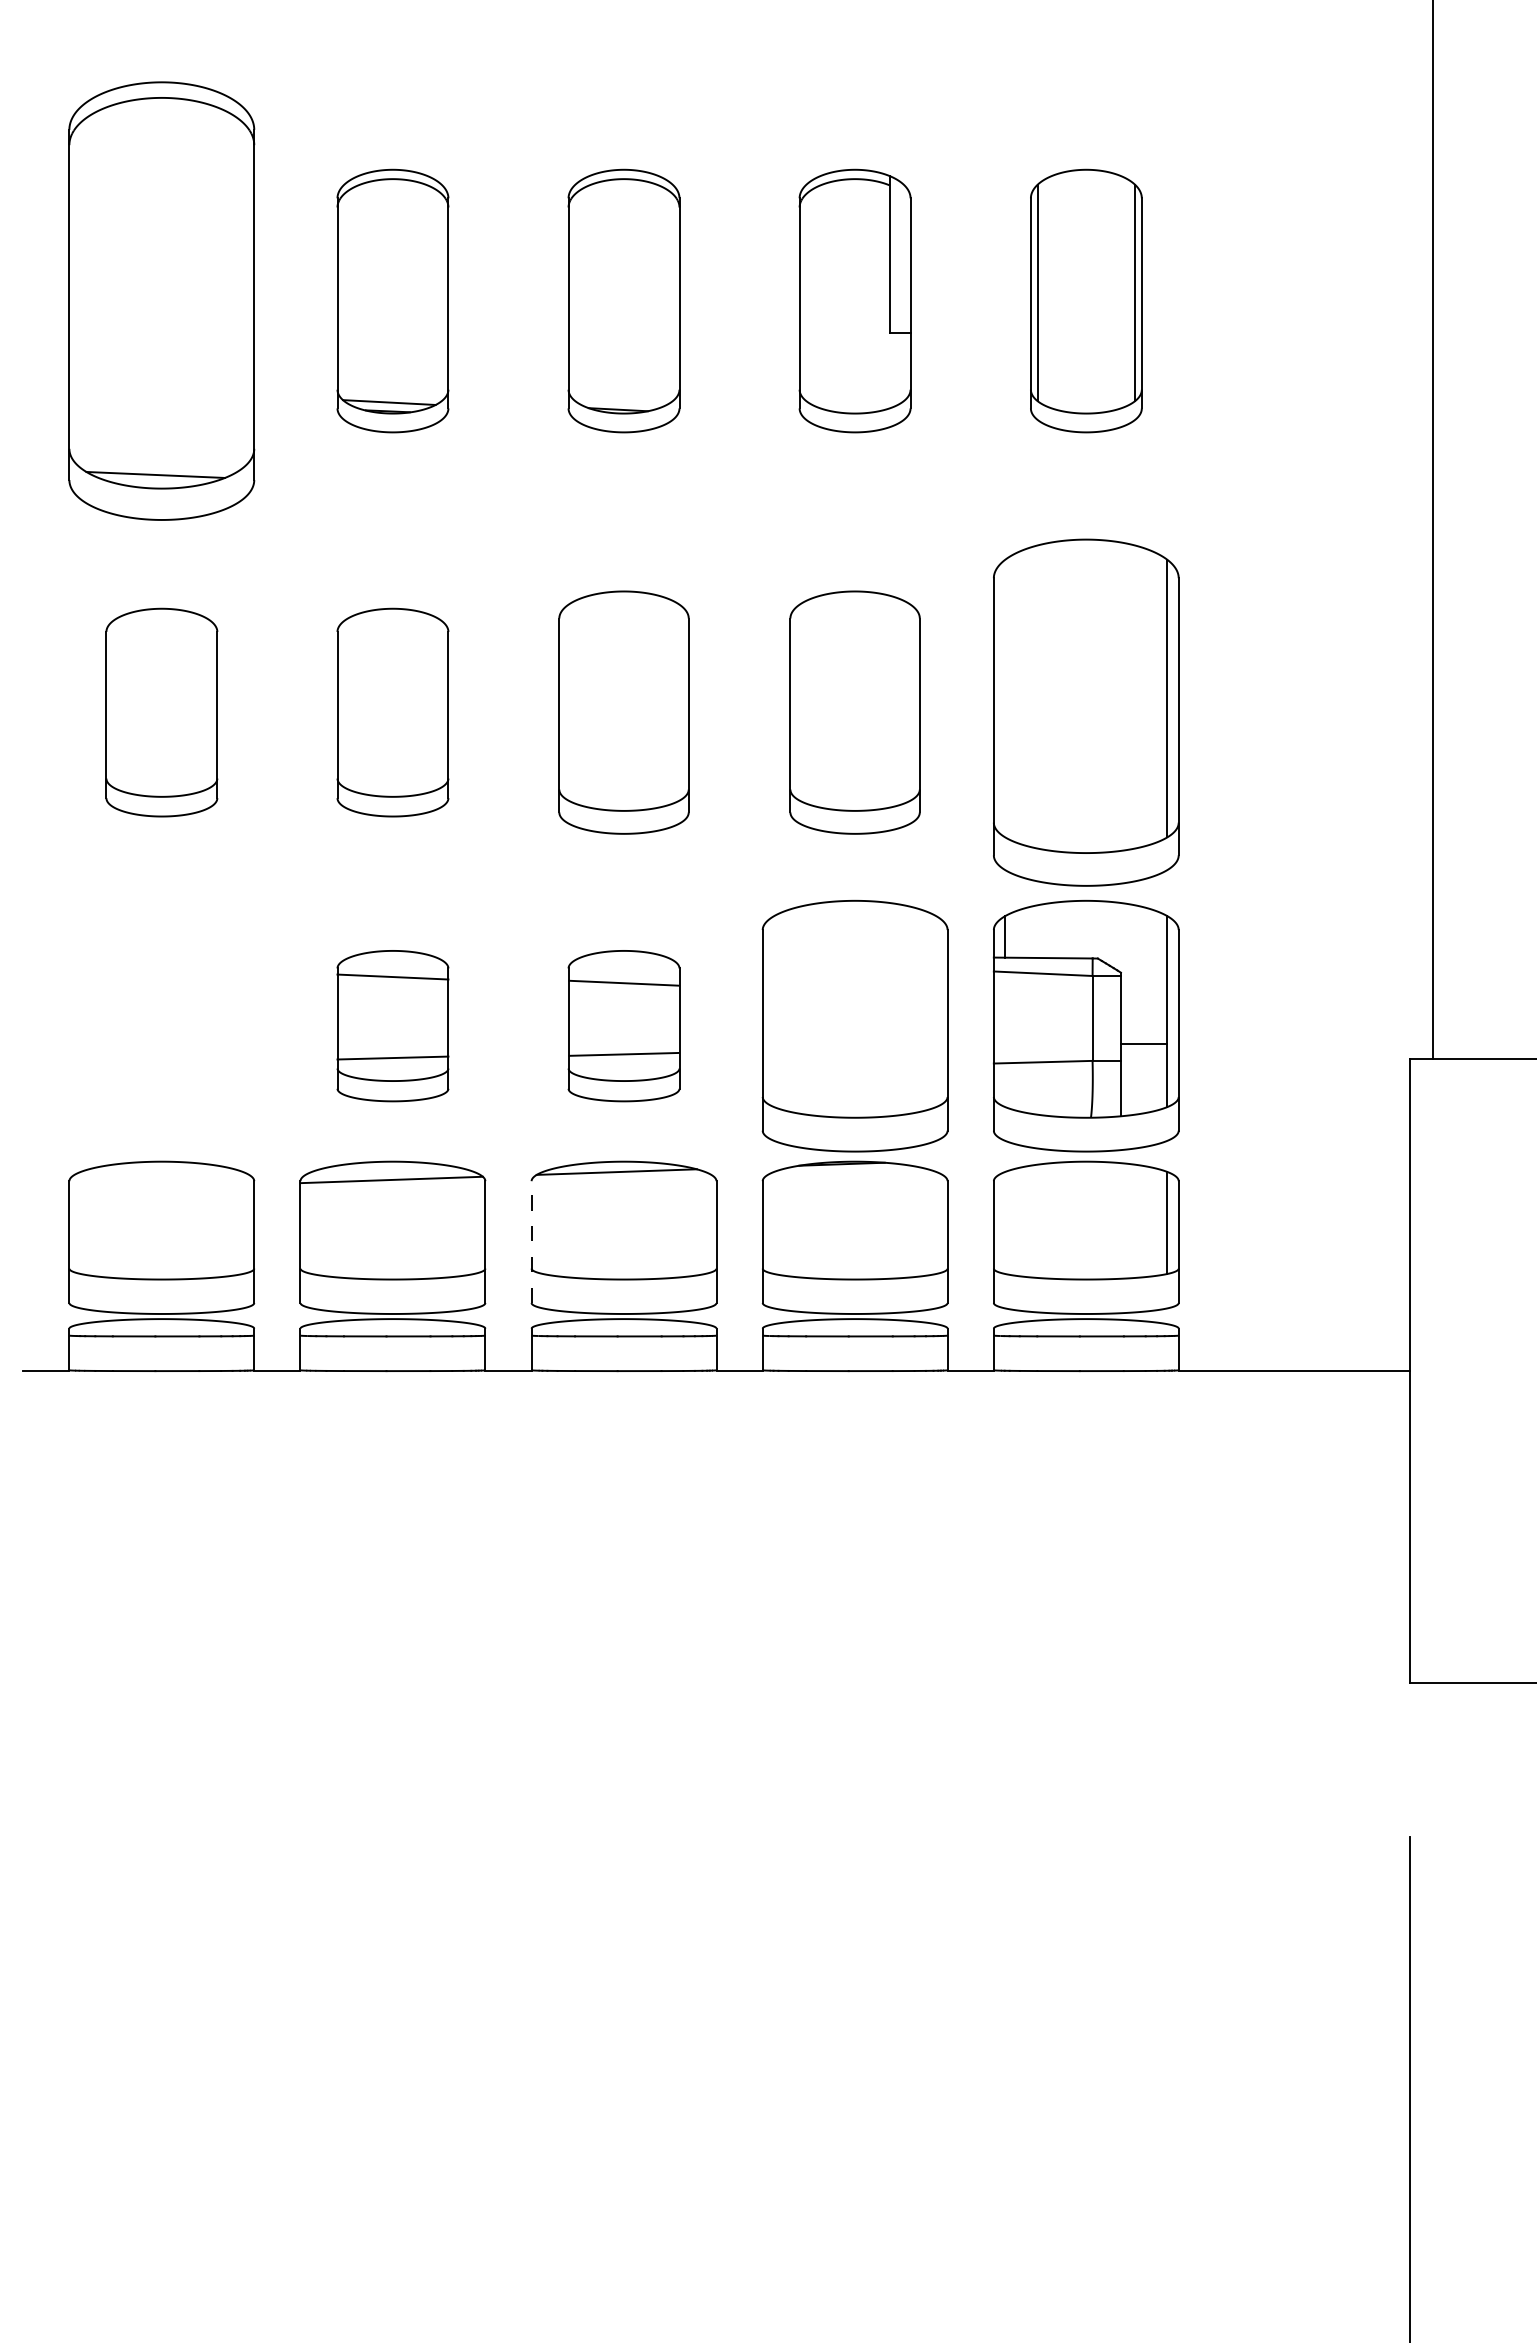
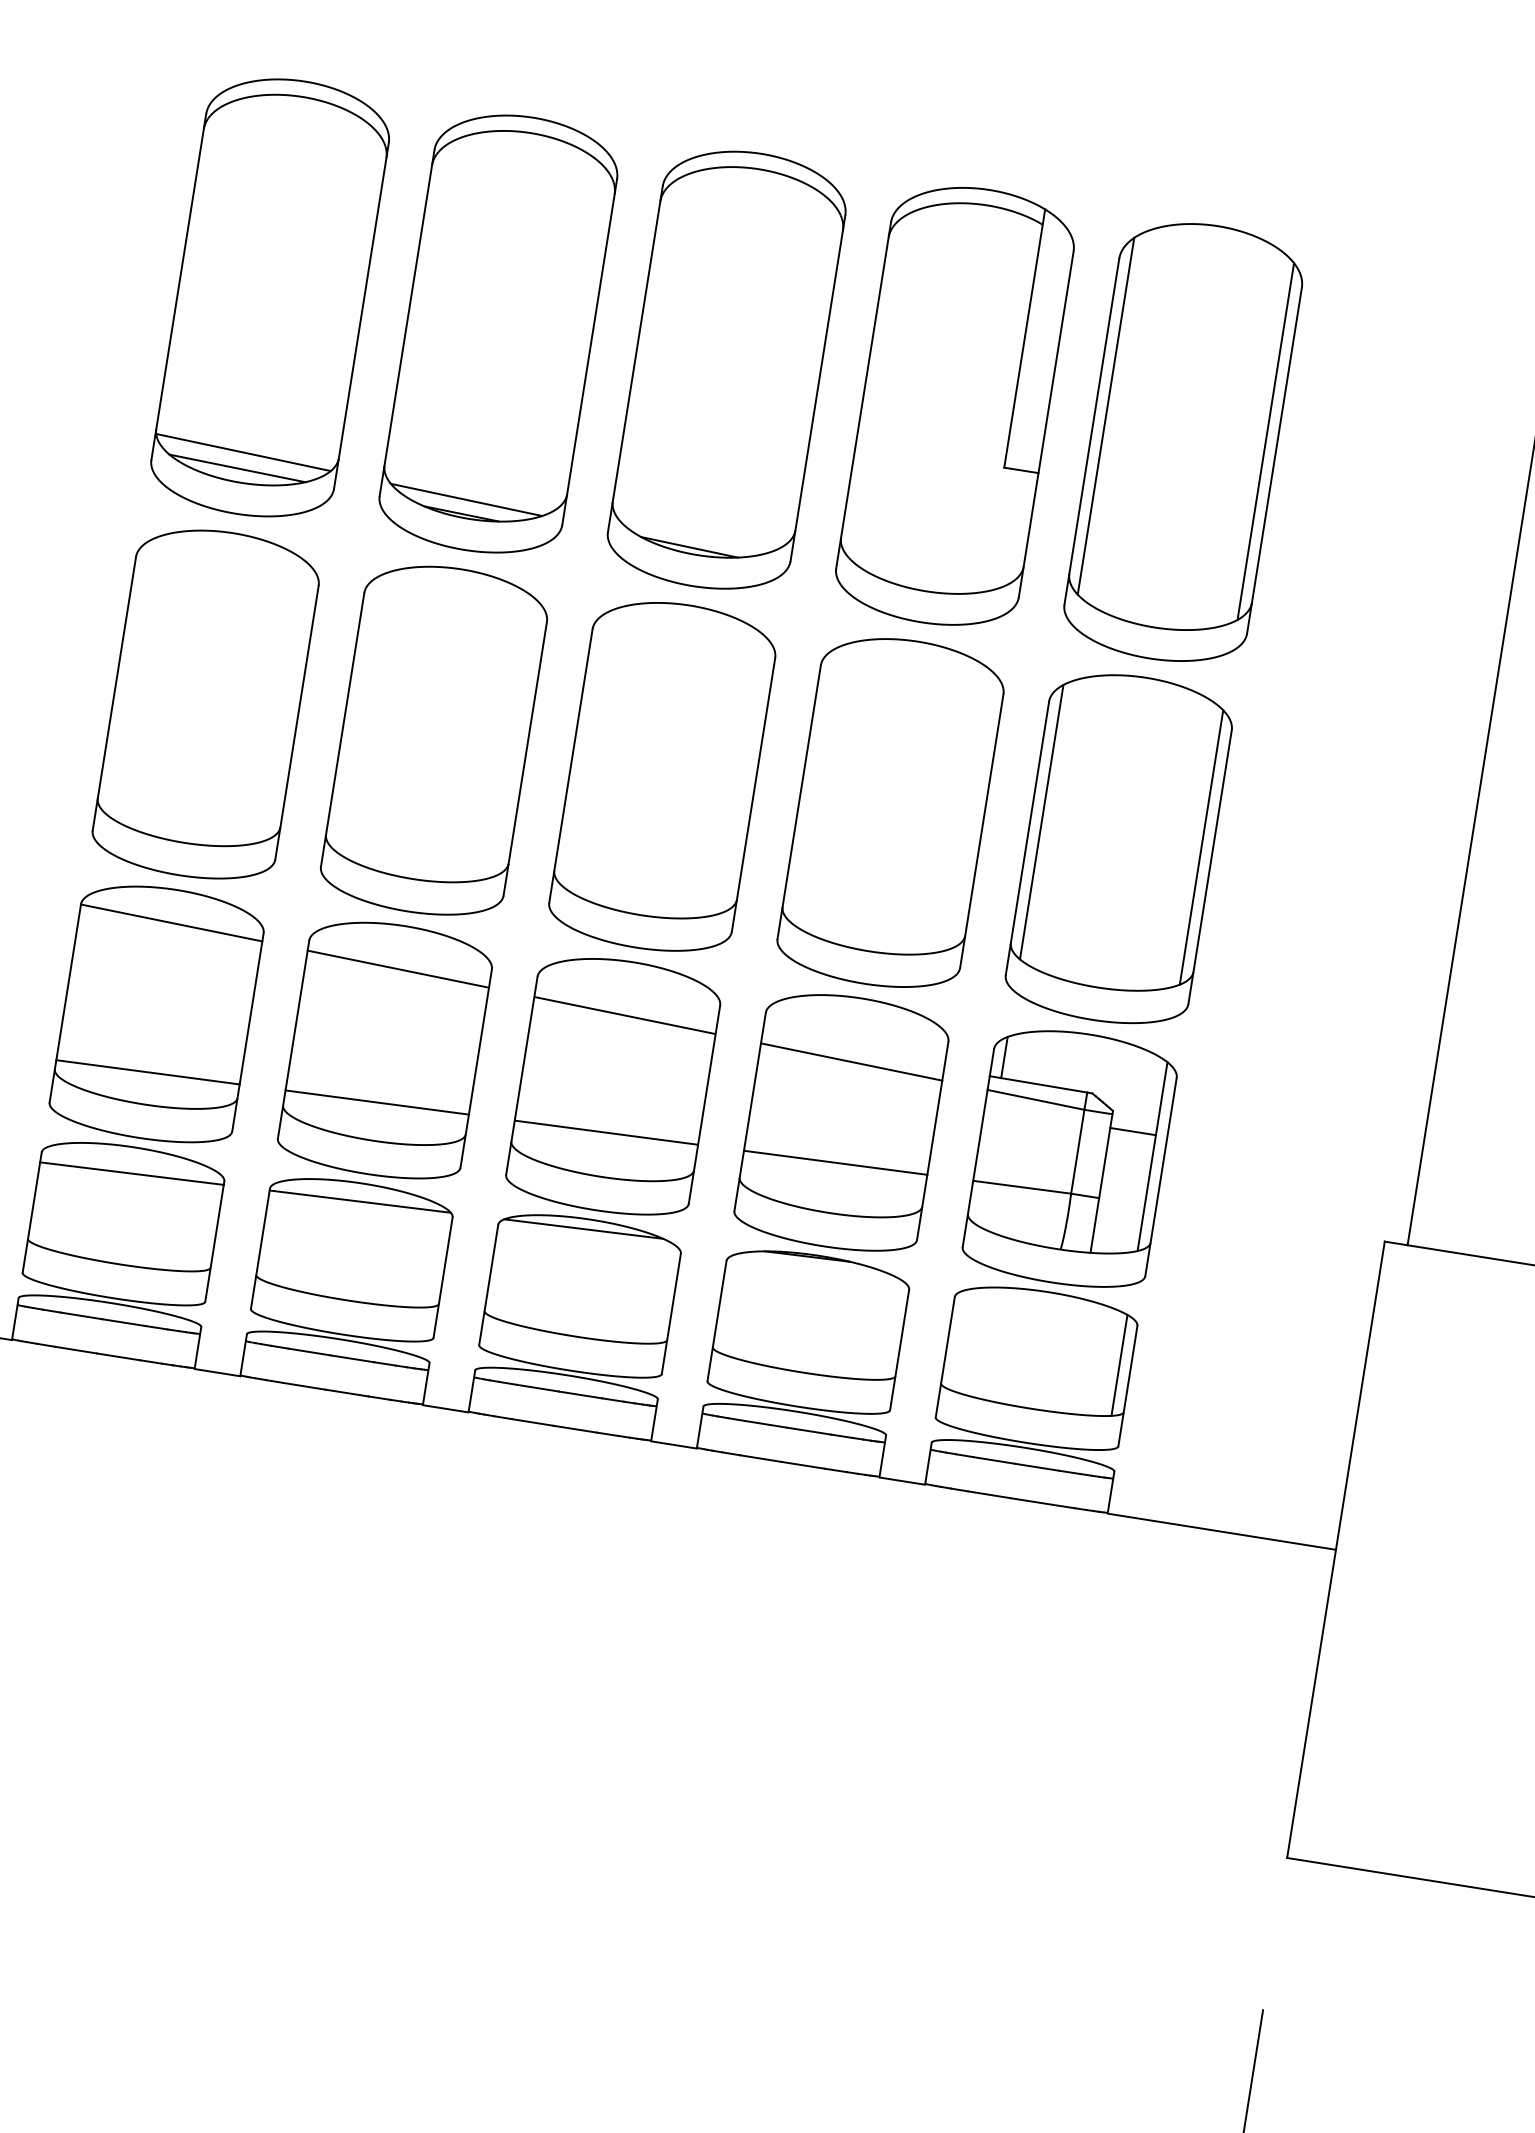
part: (392, 300) -> (498, 333), size x1.67
part: (623, 300) -> (726, 369), size x1.67
part: (854, 300) -> (954, 405), size x1.67
part: (1086, 300) -> (1184, 441), size x1.67
line: (159, 457) -> (243, 451), added
line: (1005, 698) -> (1041, 822), added
part: (161, 712) -> (206, 703), size x1.67
part: (392, 712) -> (434, 740), size x1.67
part: (623, 712) -> (662, 776), size x1.43
part: (854, 712) -> (890, 812), size x1.43
line: (854, 964) -> (851, 1061), added
part: (161, 1025) -> (157, 1013), added
part: (392, 1025) -> (385, 1049), size x1.67
part: (623, 1025) -> (613, 1085), size x1.67
line: (1143, 1043) -> (1132, 1131), moved
line: (854, 1066) -> (835, 1161), added
line: (161, 1187) -> (131, 1173), added
line: (531, 1242) -> (488, 1285), dashed -> solid

